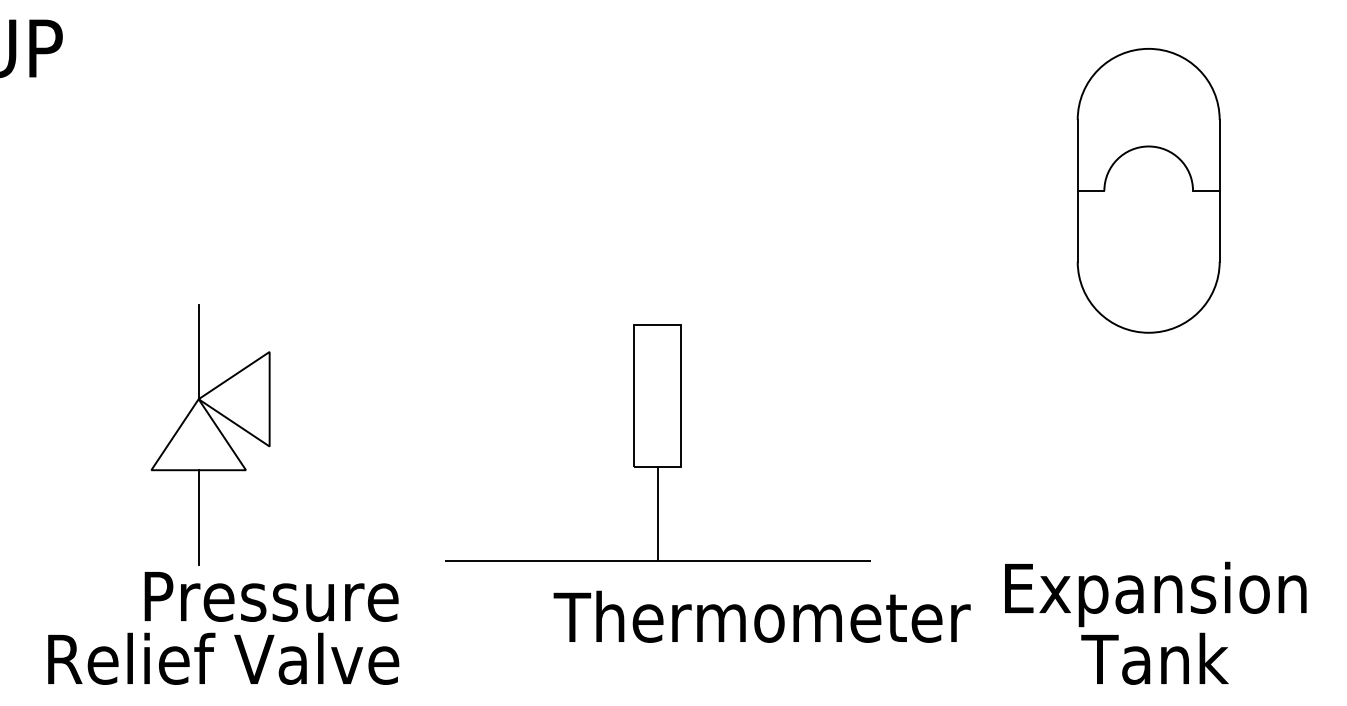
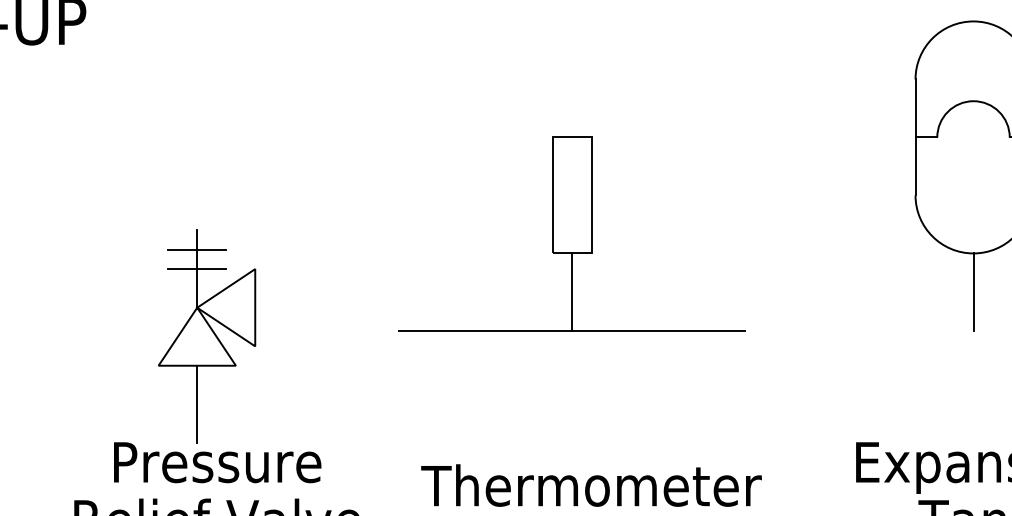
line: (198, 328) -> (197, 249), added
line: (198, 351) -> (197, 268), added
line: (1148, 379) -> (973, 291), added
part: (657, 442) -> (572, 233), moved
text: (271, 596) -> (217, 462), moved
text: (761, 616) -> (590, 485), moved

